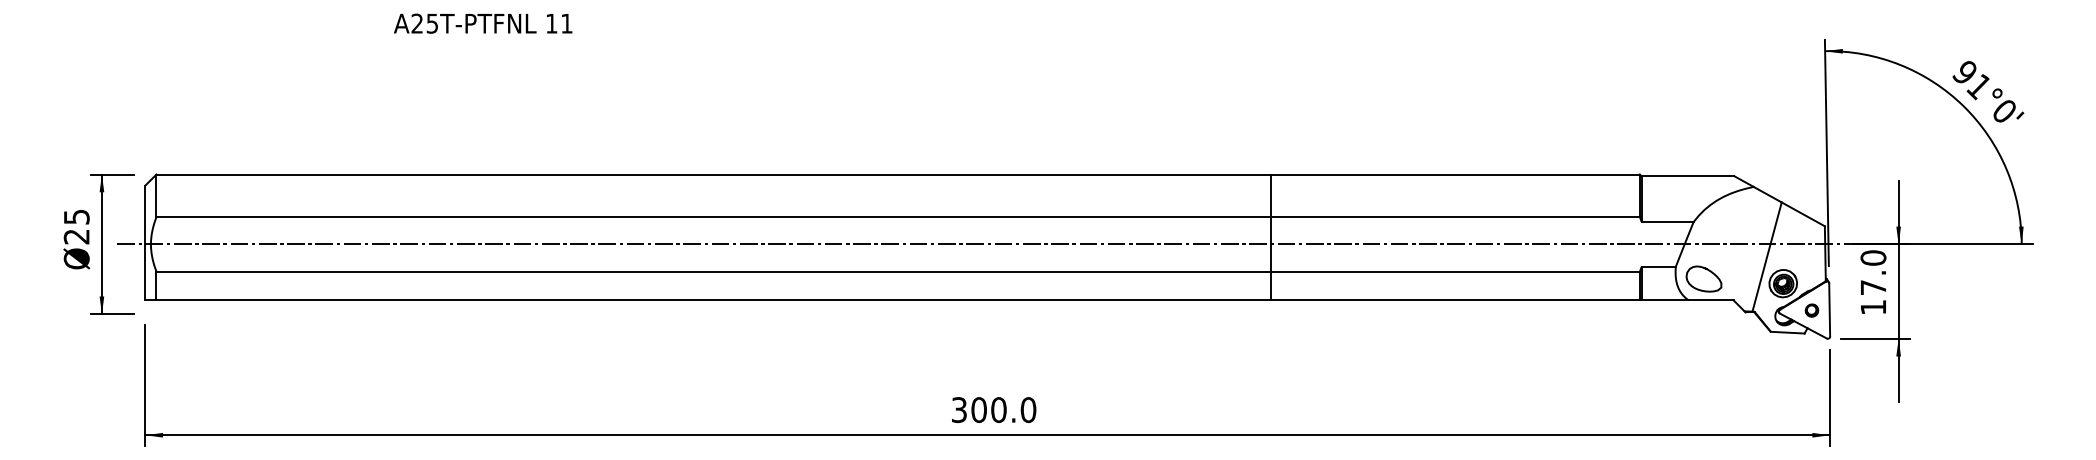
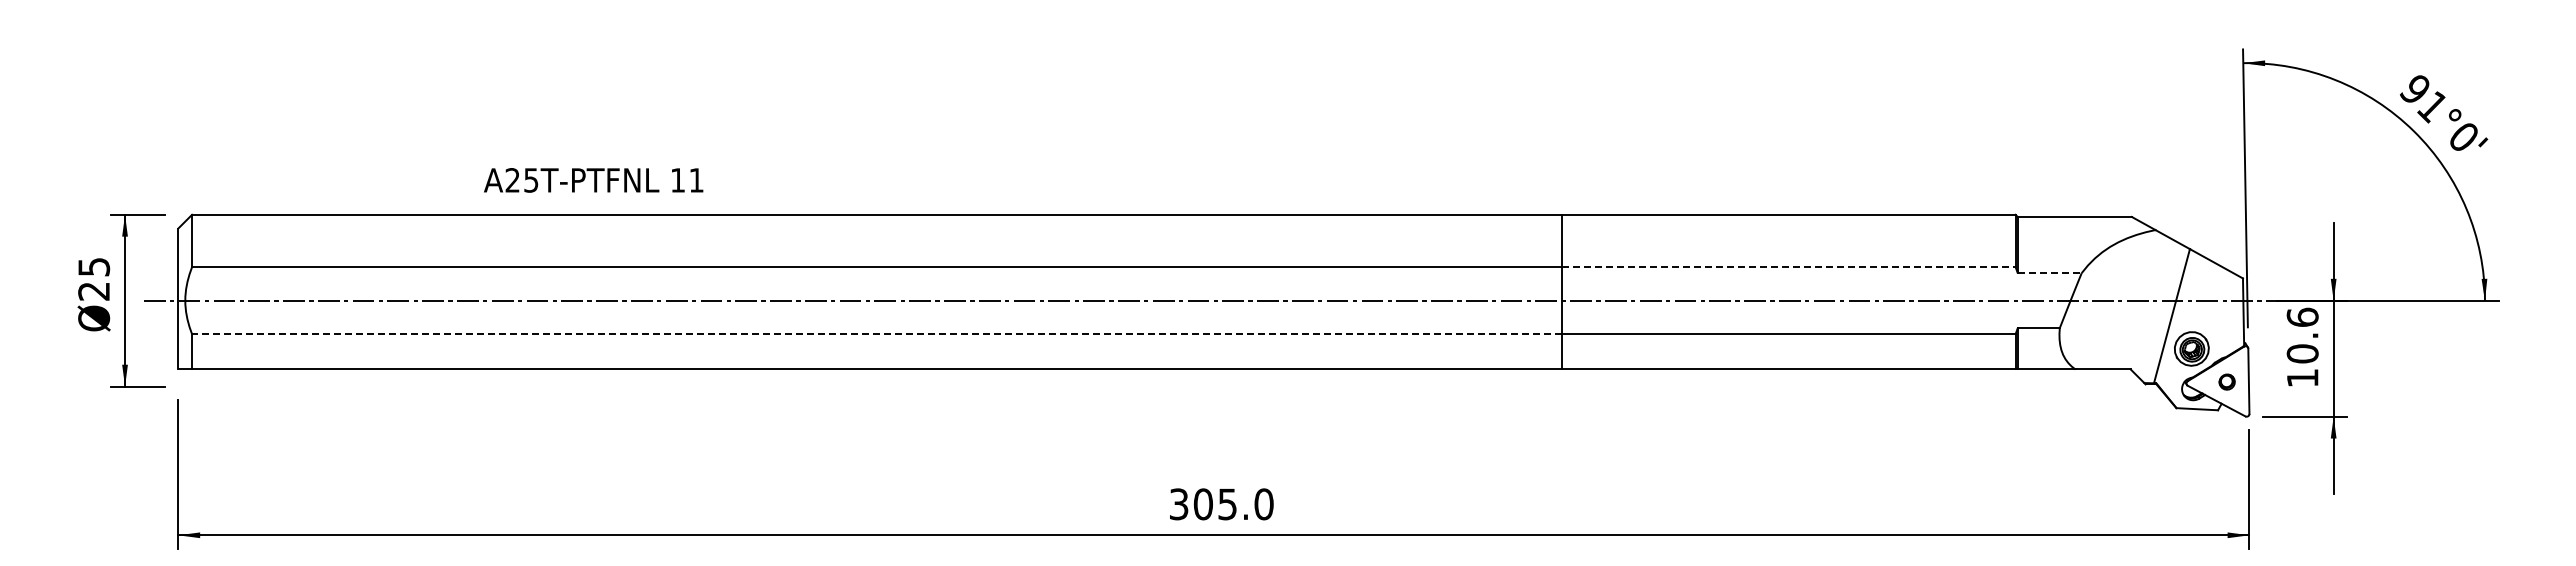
text: (483, 23) -> (593, 180), moved
line: (1455, 217) -> (1789, 267), solid -> dashed
line: (1667, 222) -> (2049, 273), solid -> dashed
line: (713, 271) -> (876, 334), solid -> dashed
curve: (1708, 271) -> (2099, 333), removed
text: (1873, 272) -> (2302, 335), 17.0 -> 10.6
text: (998, 410) -> (1227, 504), 300.0 -> 305.0

